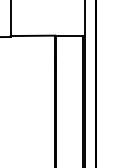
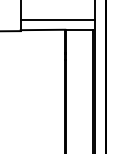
line: (47, 26) -> (57, 20), added

